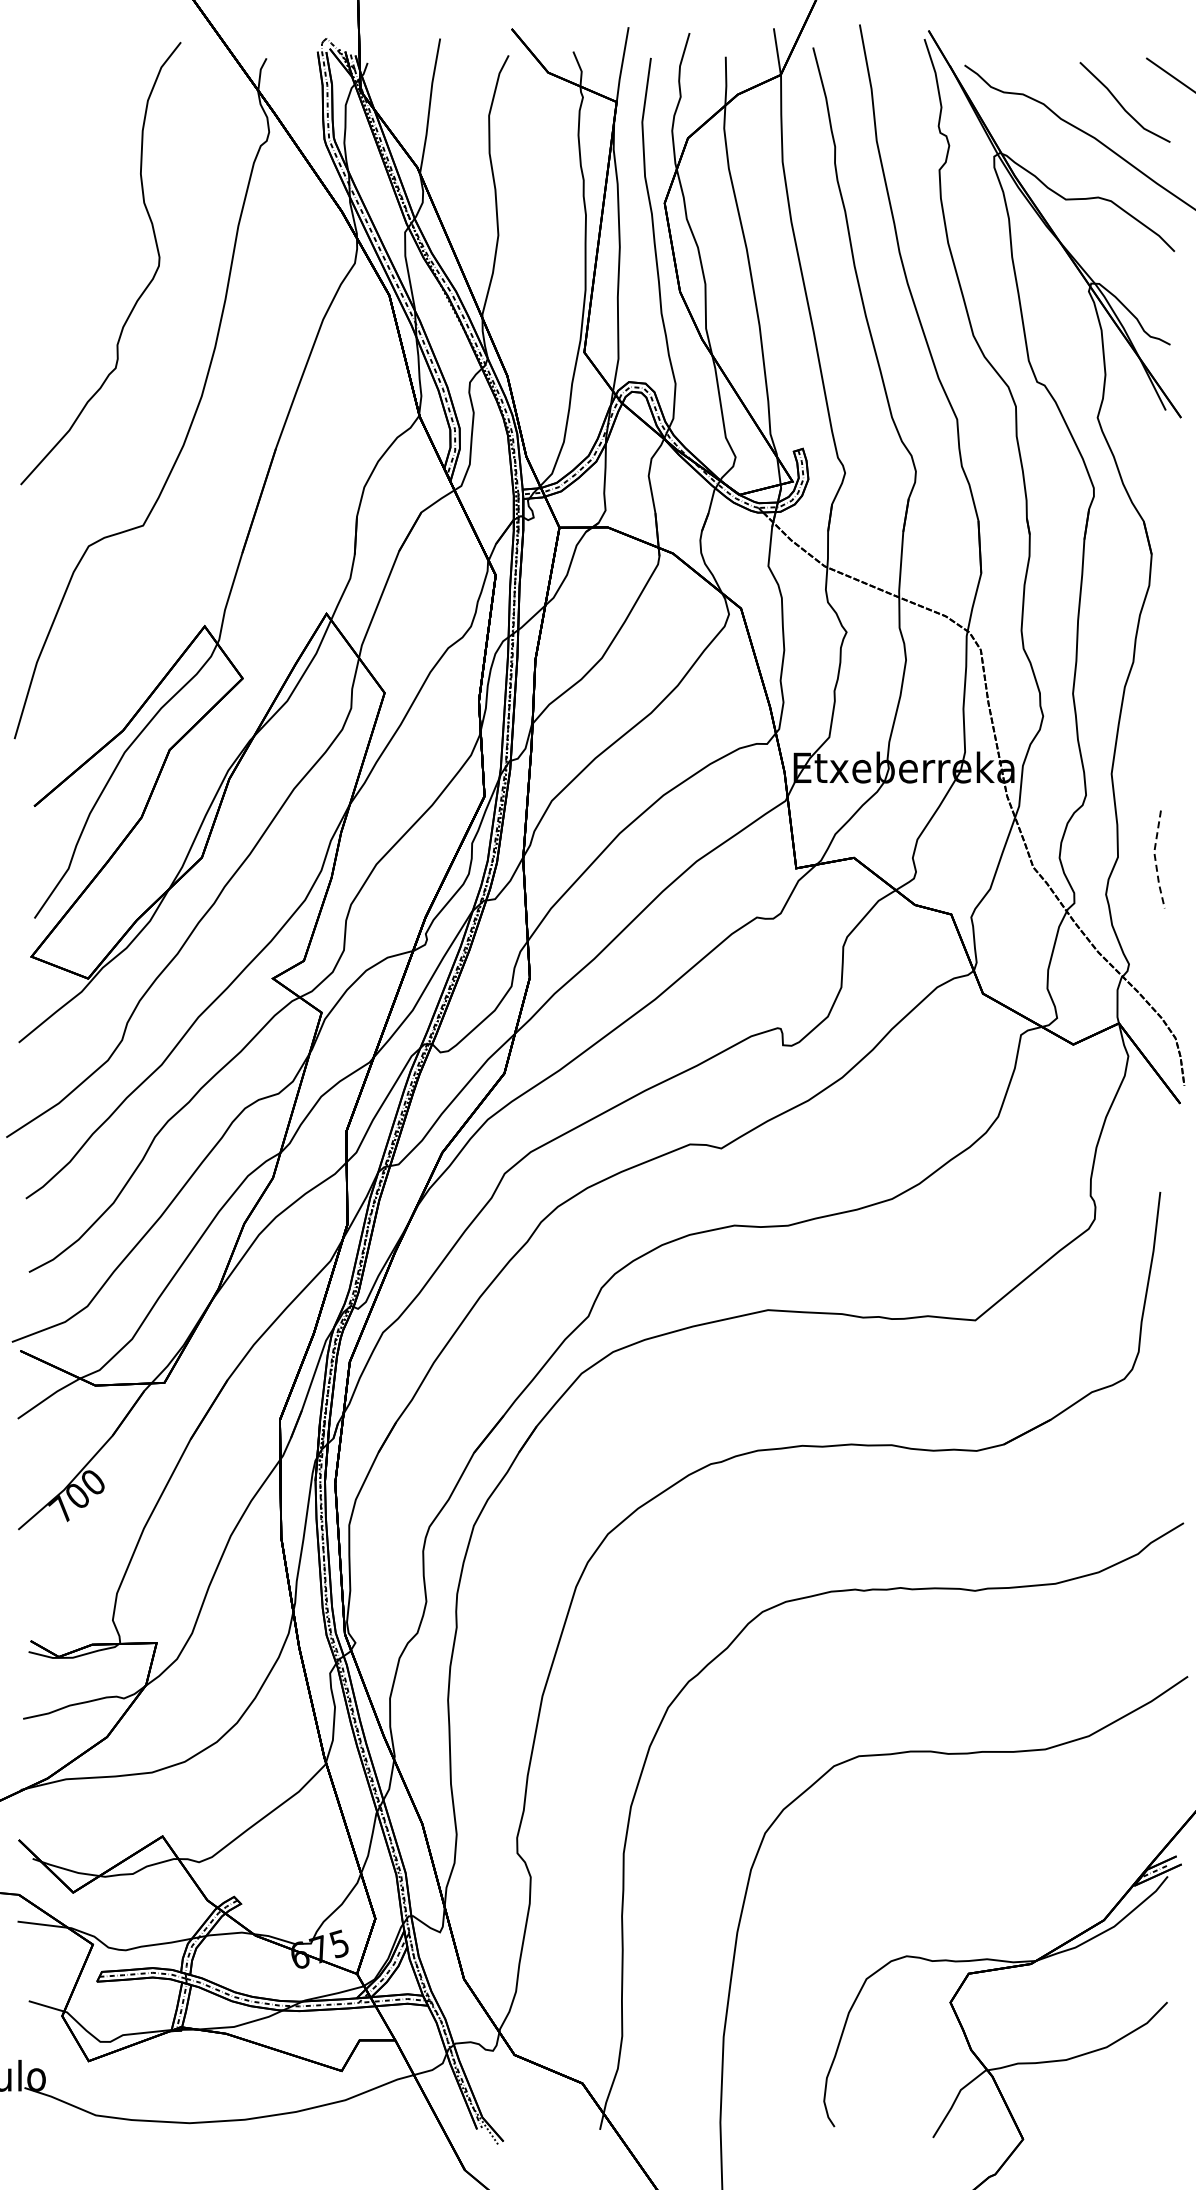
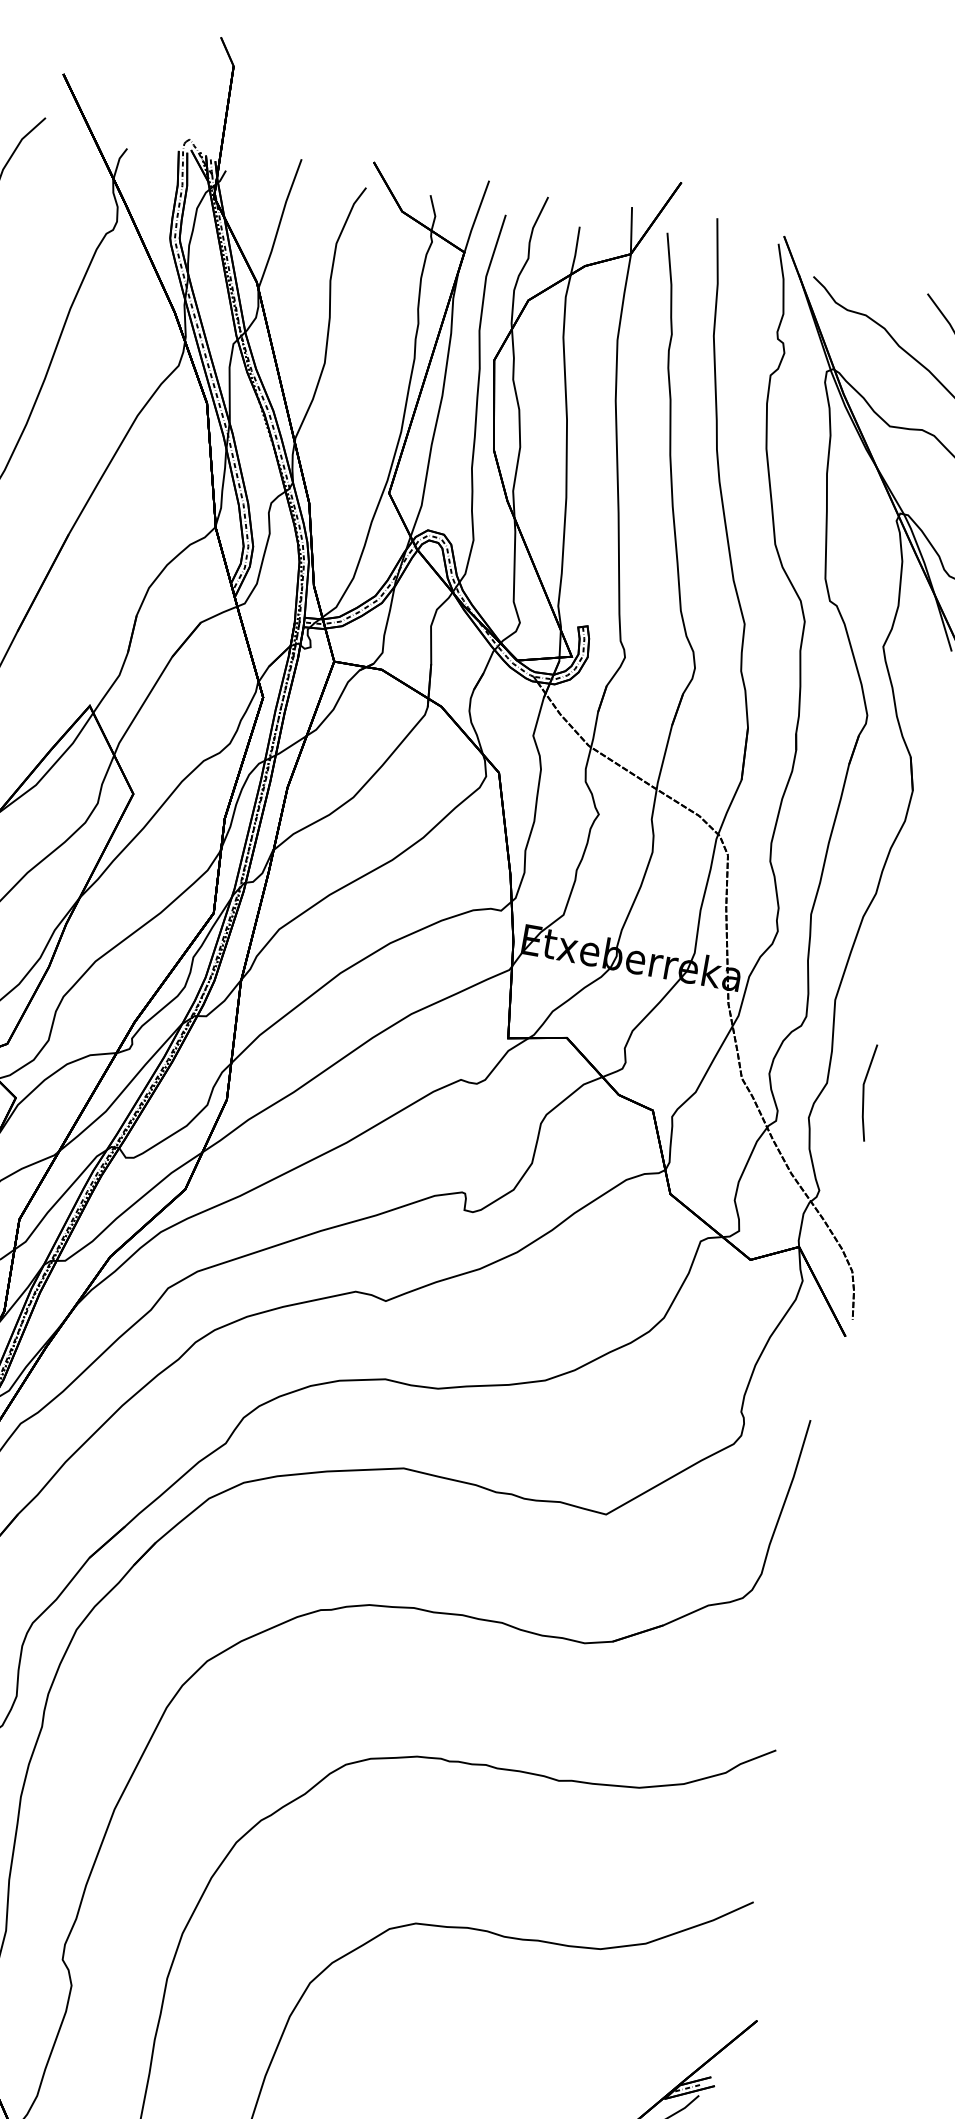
line: (1155, 860) -> (863, 1092), dashed -> solid

